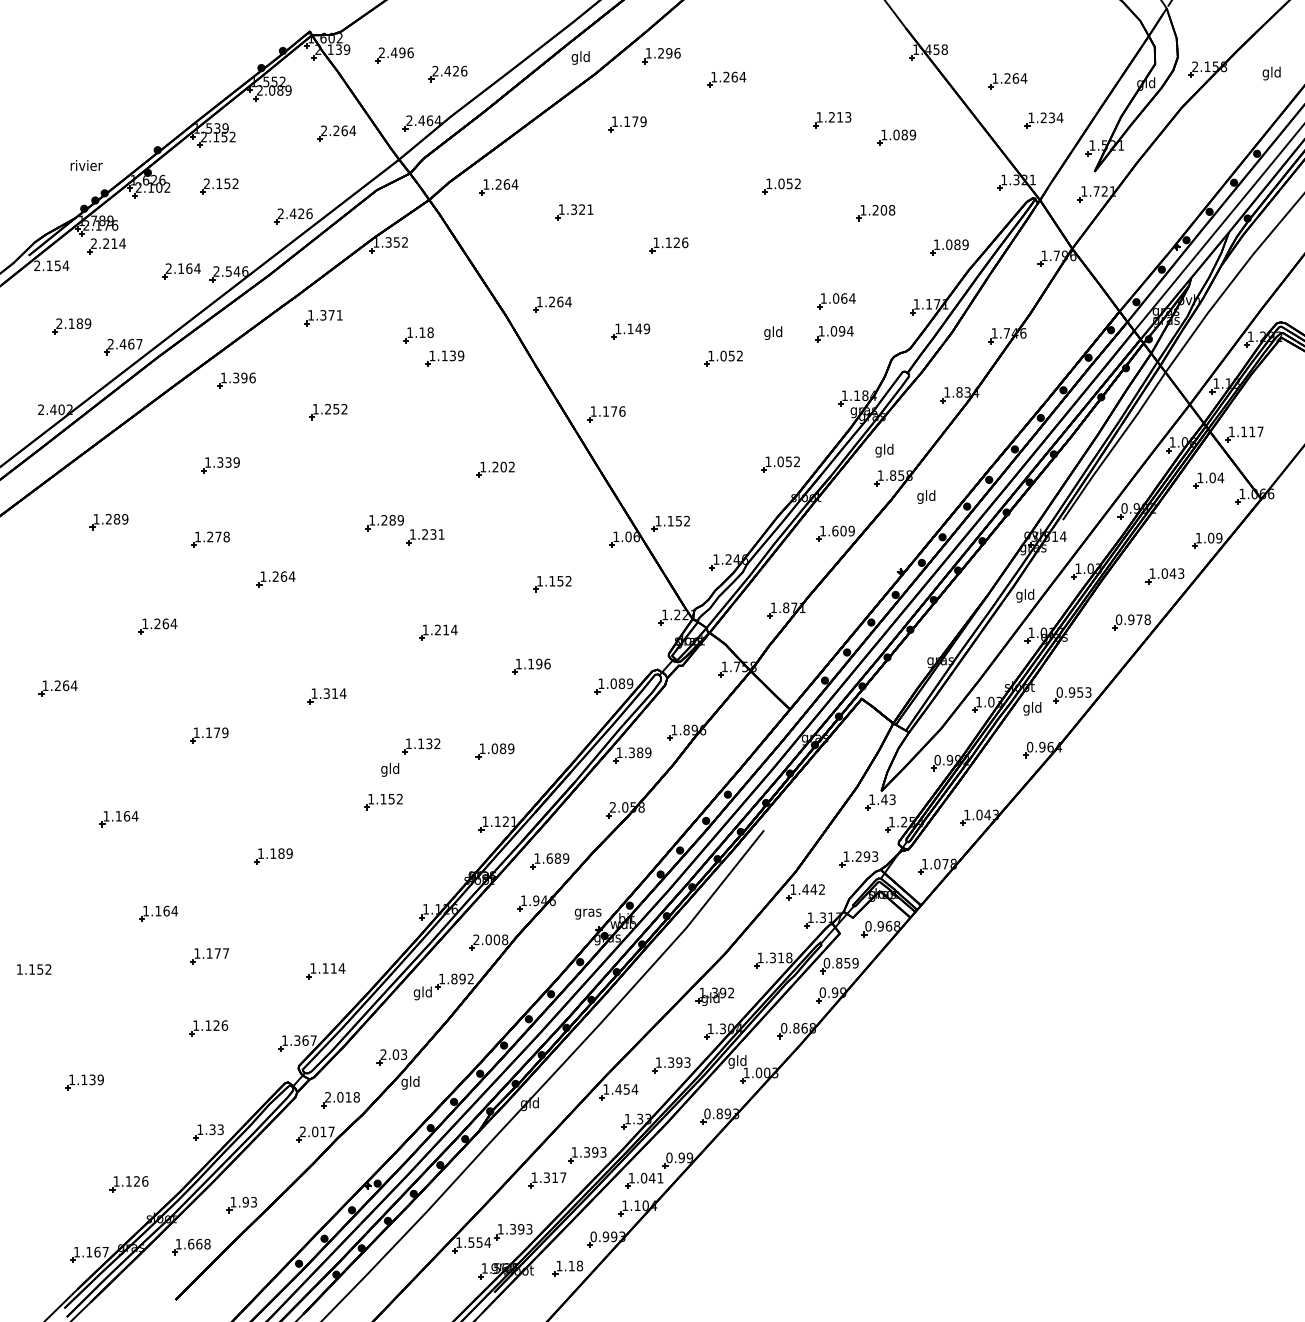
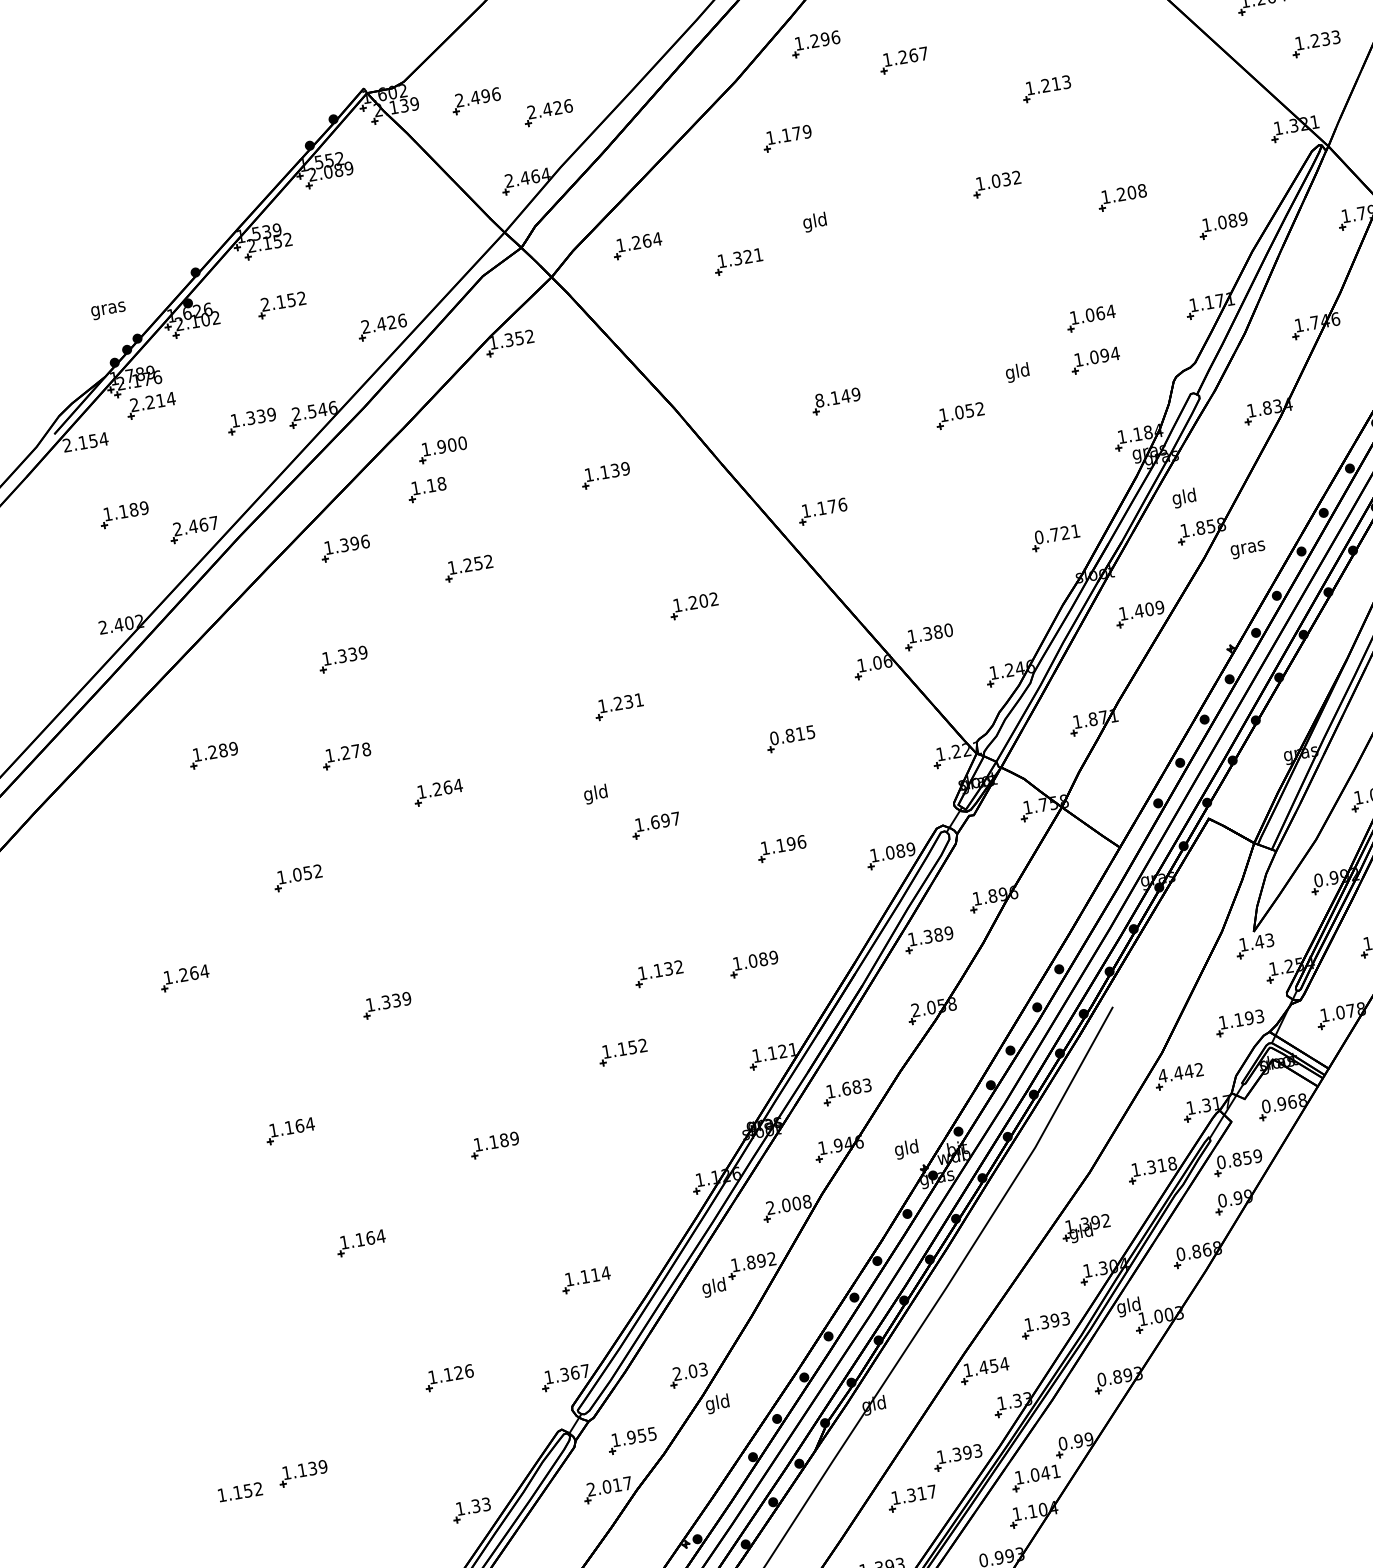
text: (580, 57) -> (814, 221), moved
text: (742, 77) -> (923, 54), 1.264 -> 1.267
text: (1059, 117) -> (1335, 36), 1.234 -> 1.233
part: (336, 133) -> (419, 212), removed
part: (896, 137) -> (1132, 97), removed
text: (86, 166) -> (108, 308), rivier -> gras
text: (789, 183) -> (1006, 178), 1.052 -> 1.032
part: (668, 245) -> (865, 283), removed
text: (182, 268) -> (252, 417), 2.164 -> 1.339
part: (552, 304) -> (730, 383), removed
text: (331, 315) -> (452, 445), 1.371 -> 1.900
text: (59, 323) -> (108, 513), 2.189 -> 1.189
text: (618, 328) -> (819, 400), 1.149 -> 8.149
part: (418, 335) -> (427, 490), moved
text: (782, 461) -> (1057, 533), 1.052 -> 0.721
text: (926, 496) -> (1247, 547), gld -> gras
text: (678, 520) -> (937, 631), 1.152 -> 1.380
part: (384, 523) -> (564, 698), removed
text: (835, 530) -> (1139, 610), 1.609 -> 1.409
text: (553, 581) -> (791, 735), 1.152 -> 0.815
text: (165, 623) -> (307, 872), 1.264 -> 1.052
text: (445, 629) -> (664, 820), 1.214 -> 1.697
part: (326, 696) -> (527, 930), removed
text: (213, 732) -> (391, 1000), 1.179 -> 1.339
text: (390, 769) -> (596, 793), moved
text: (858, 856) -> (1238, 1019), 1.293 -> 1.193
text: (565, 858) -> (866, 1085), 1.689 -> 1.683
text: (793, 889) -> (1163, 1075), 1.442 -> 4.442
text: (587, 912) -> (906, 1149), gras -> gld
part: (209, 956) -> (434, 1286), removed
text: (34, 969) -> (240, 1492), moved
text: (342, 1097) -> (634, 1437), 2.018 -> 1.955

